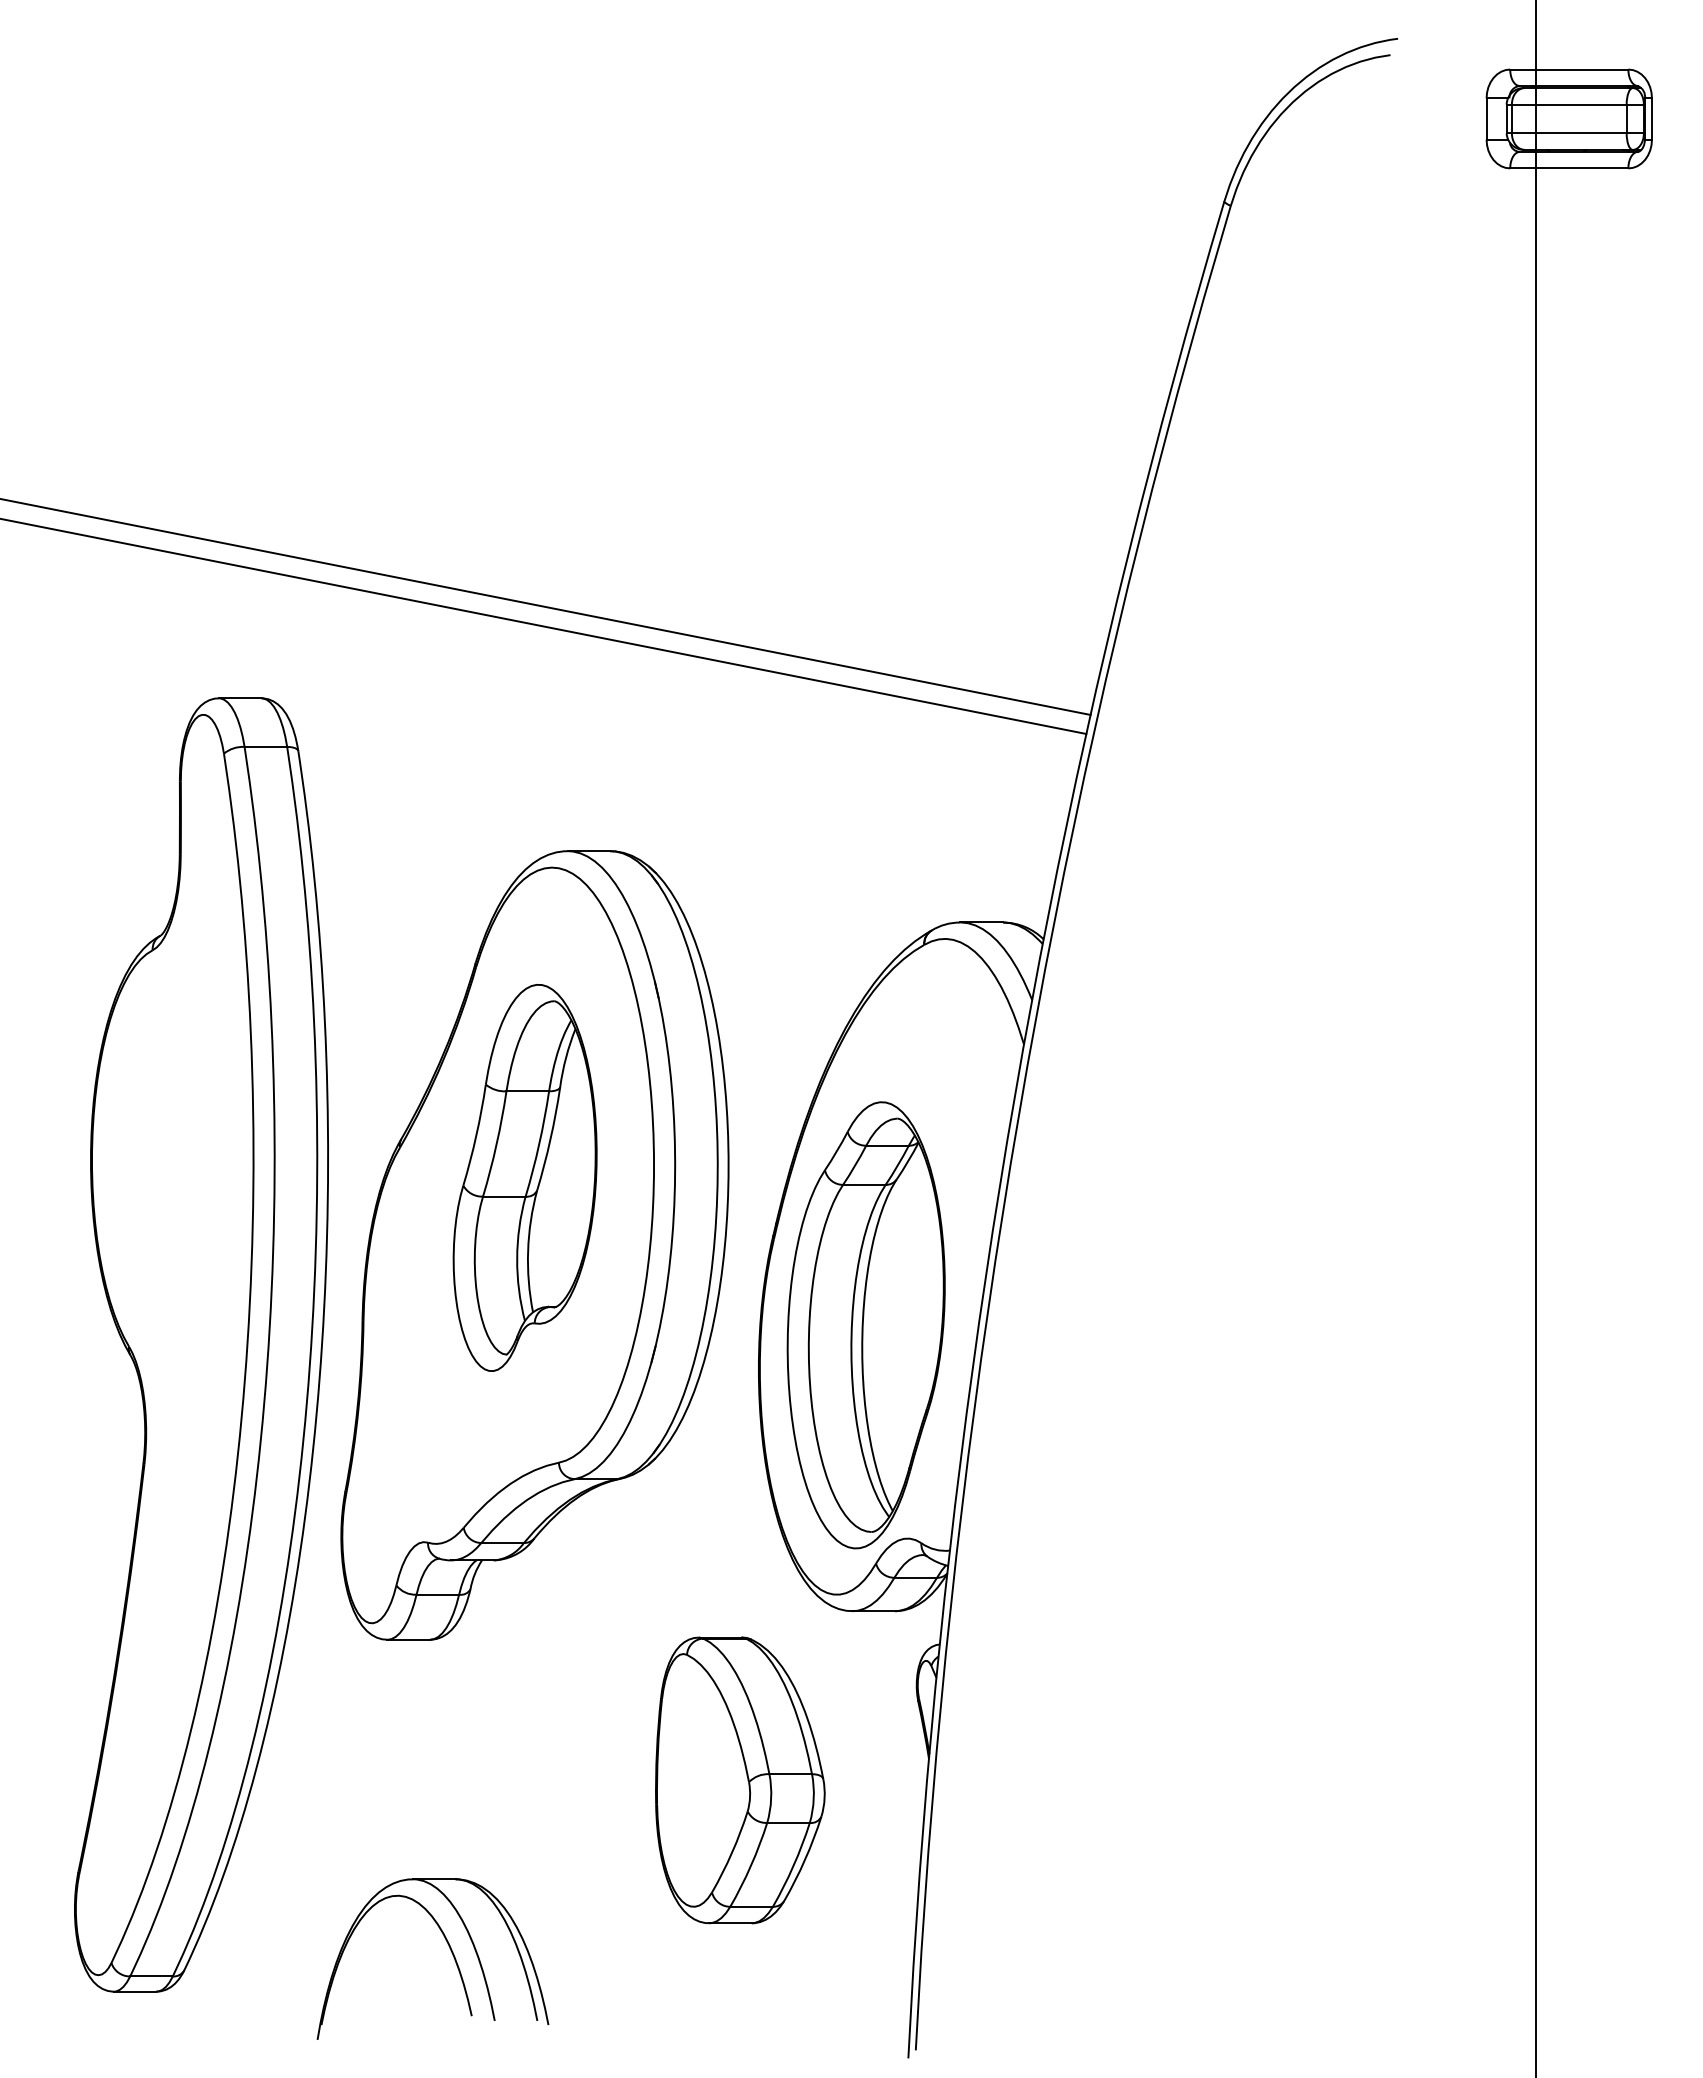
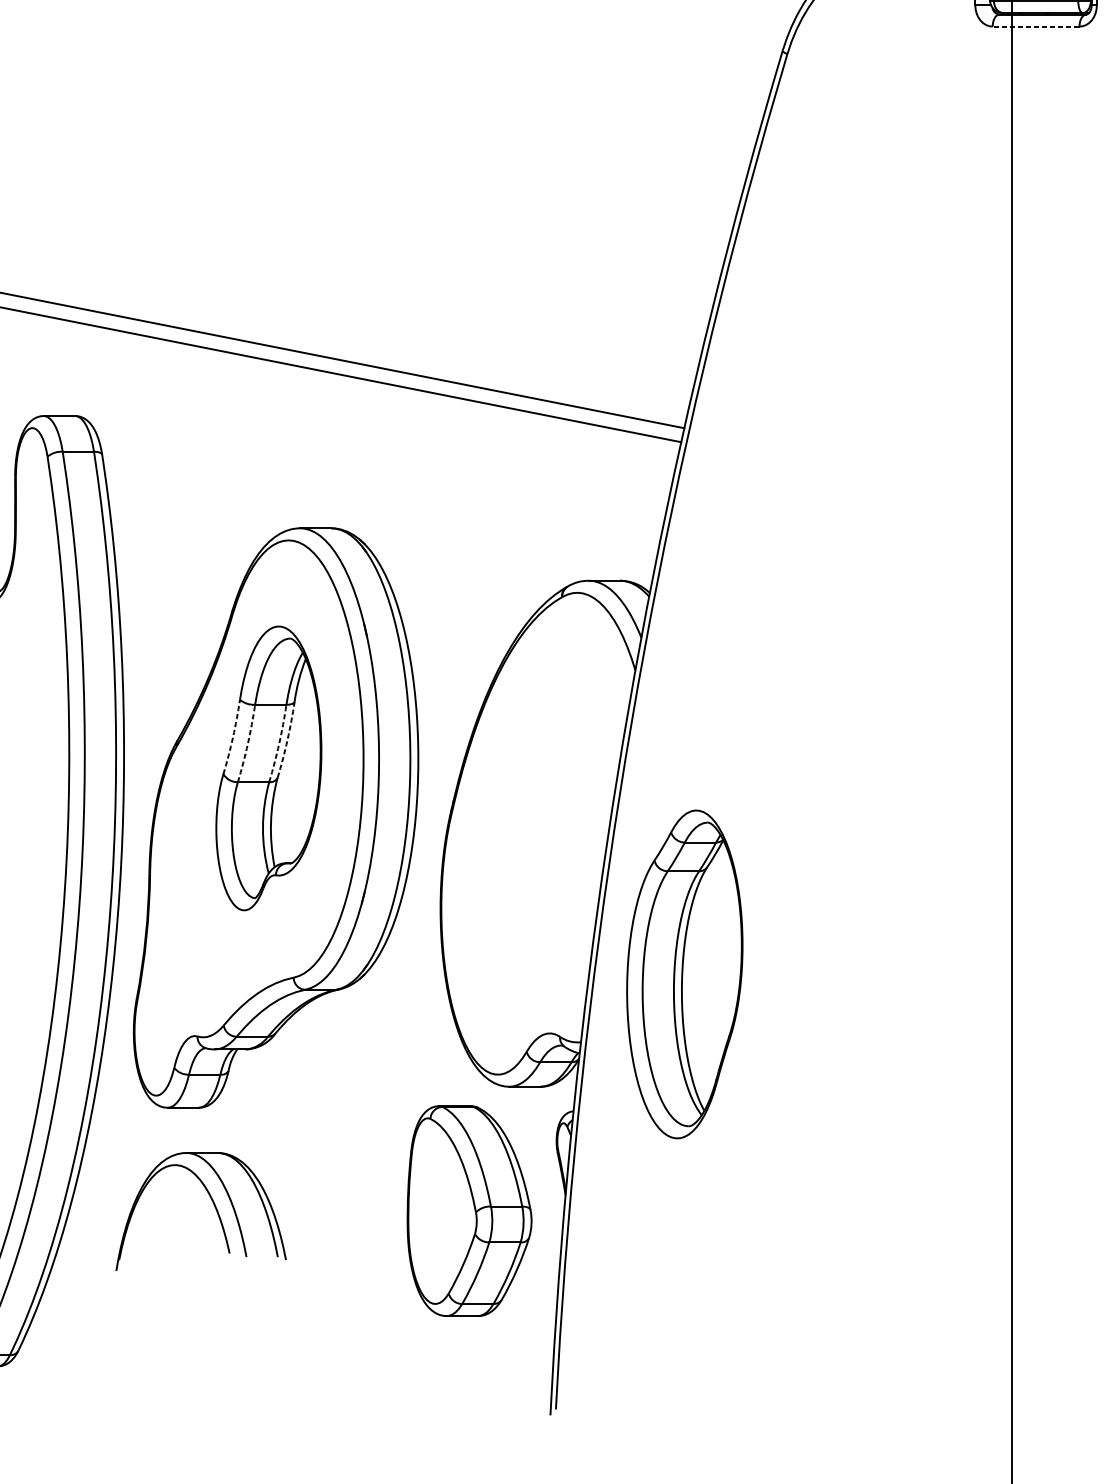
line: (1568, 168) -> (1035, 26), solid -> dashed
arc: (476, 1135) -> (233, 737), solid -> dashed
arc: (550, 1139) -> (287, 740), solid -> dashed
arc: (496, 1144) -> (247, 743), solid -> dashed
arc: (539, 1144) -> (279, 743), solid -> dashed
part: (865, 1325) -> (684, 974), moved
part: (740, 1780) -> (469, 1211), moved
part: (451, 1953) -> (214, 1207), moved

